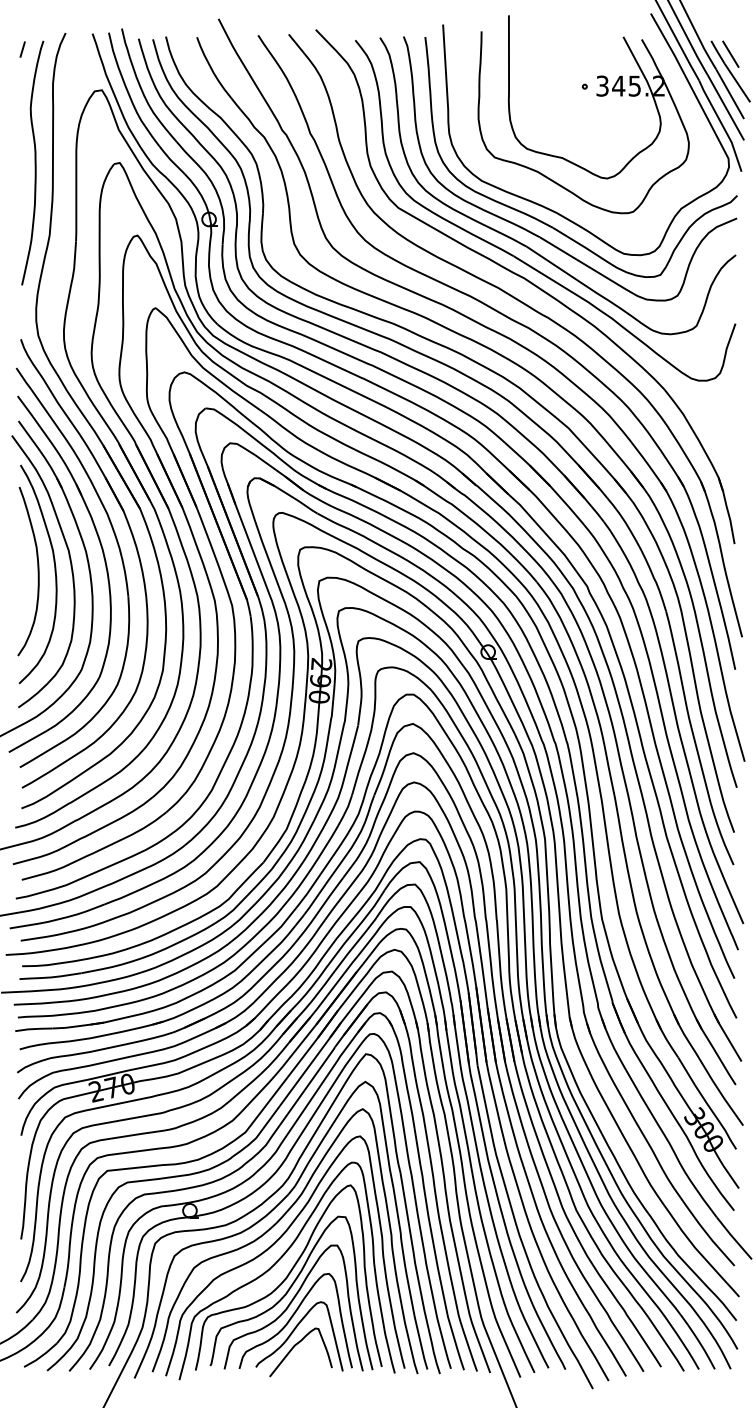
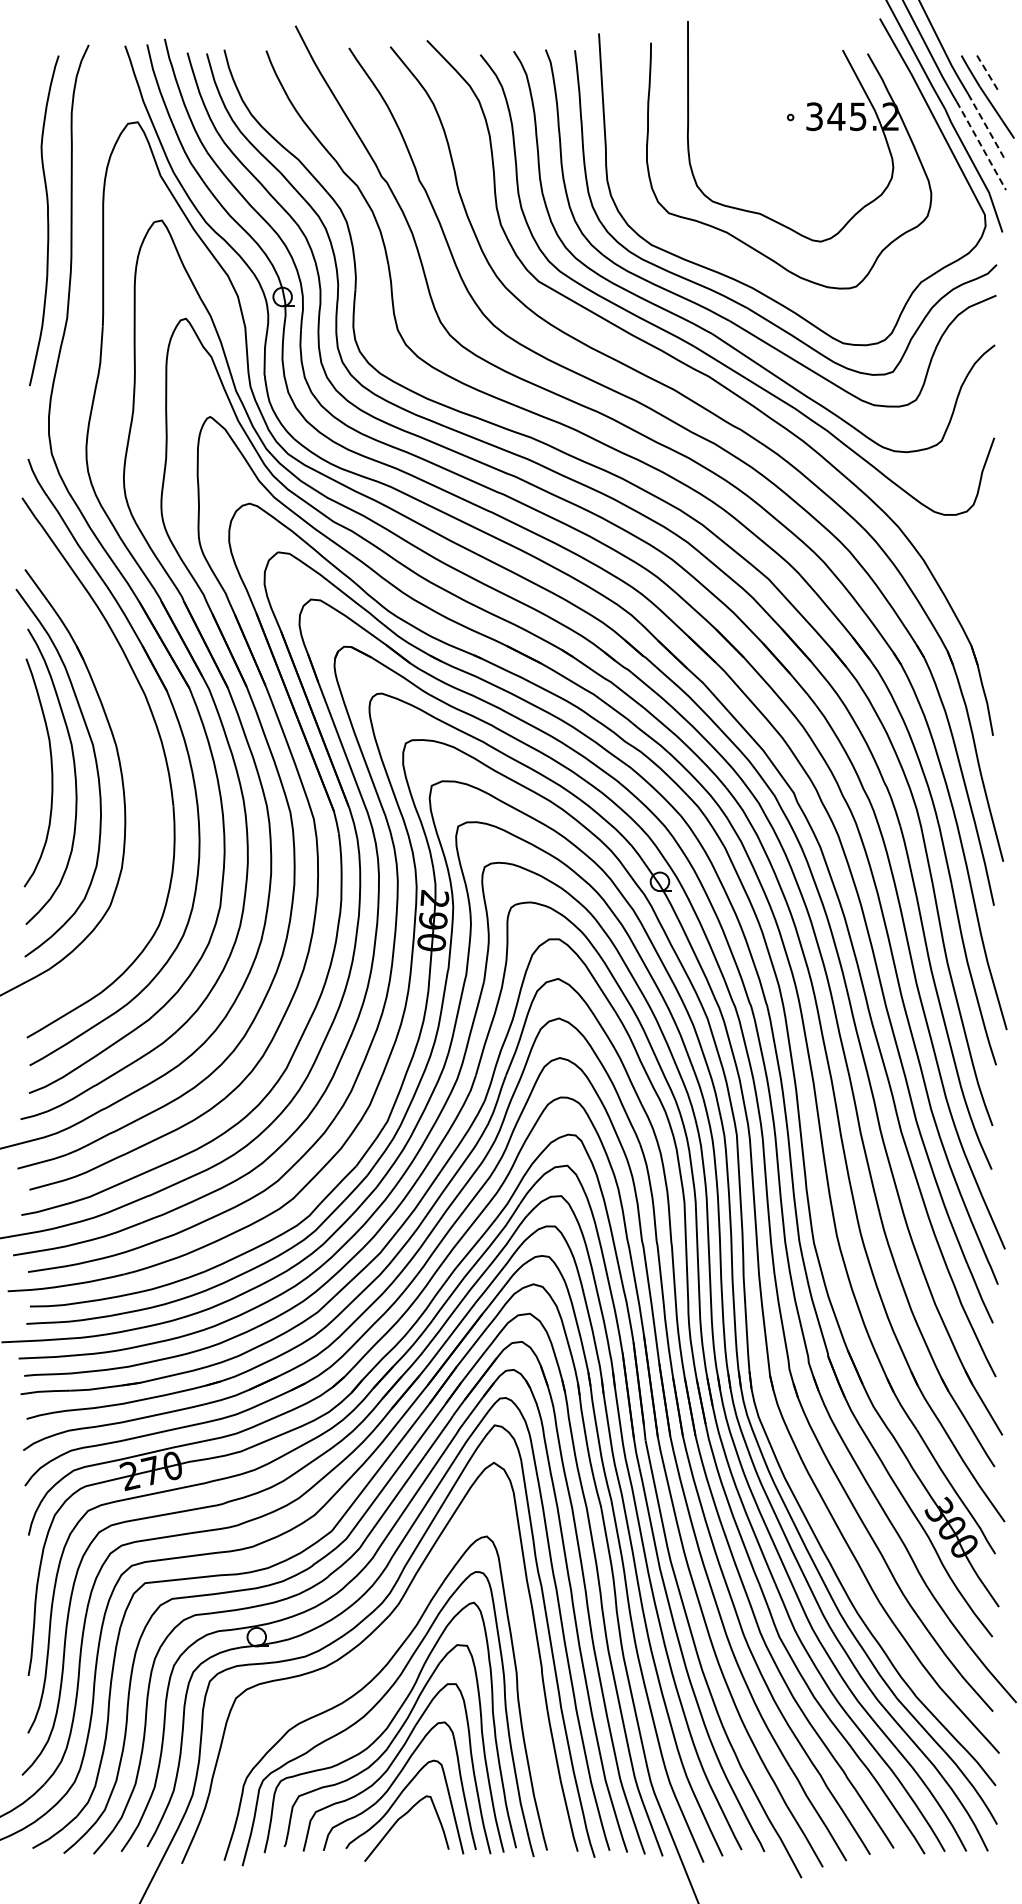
line: (22, 49) -> (30, 67), removed
line: (731, 54) -> (988, 74), solid -> dashed
line: (730, 94) -> (987, 128), solid -> dashed
line: (726, 107) -> (981, 145), solid -> dashed
part: (105, 566) -> (142, 765), removed
curve: (273, 1227) -> (369, 1659), removed

